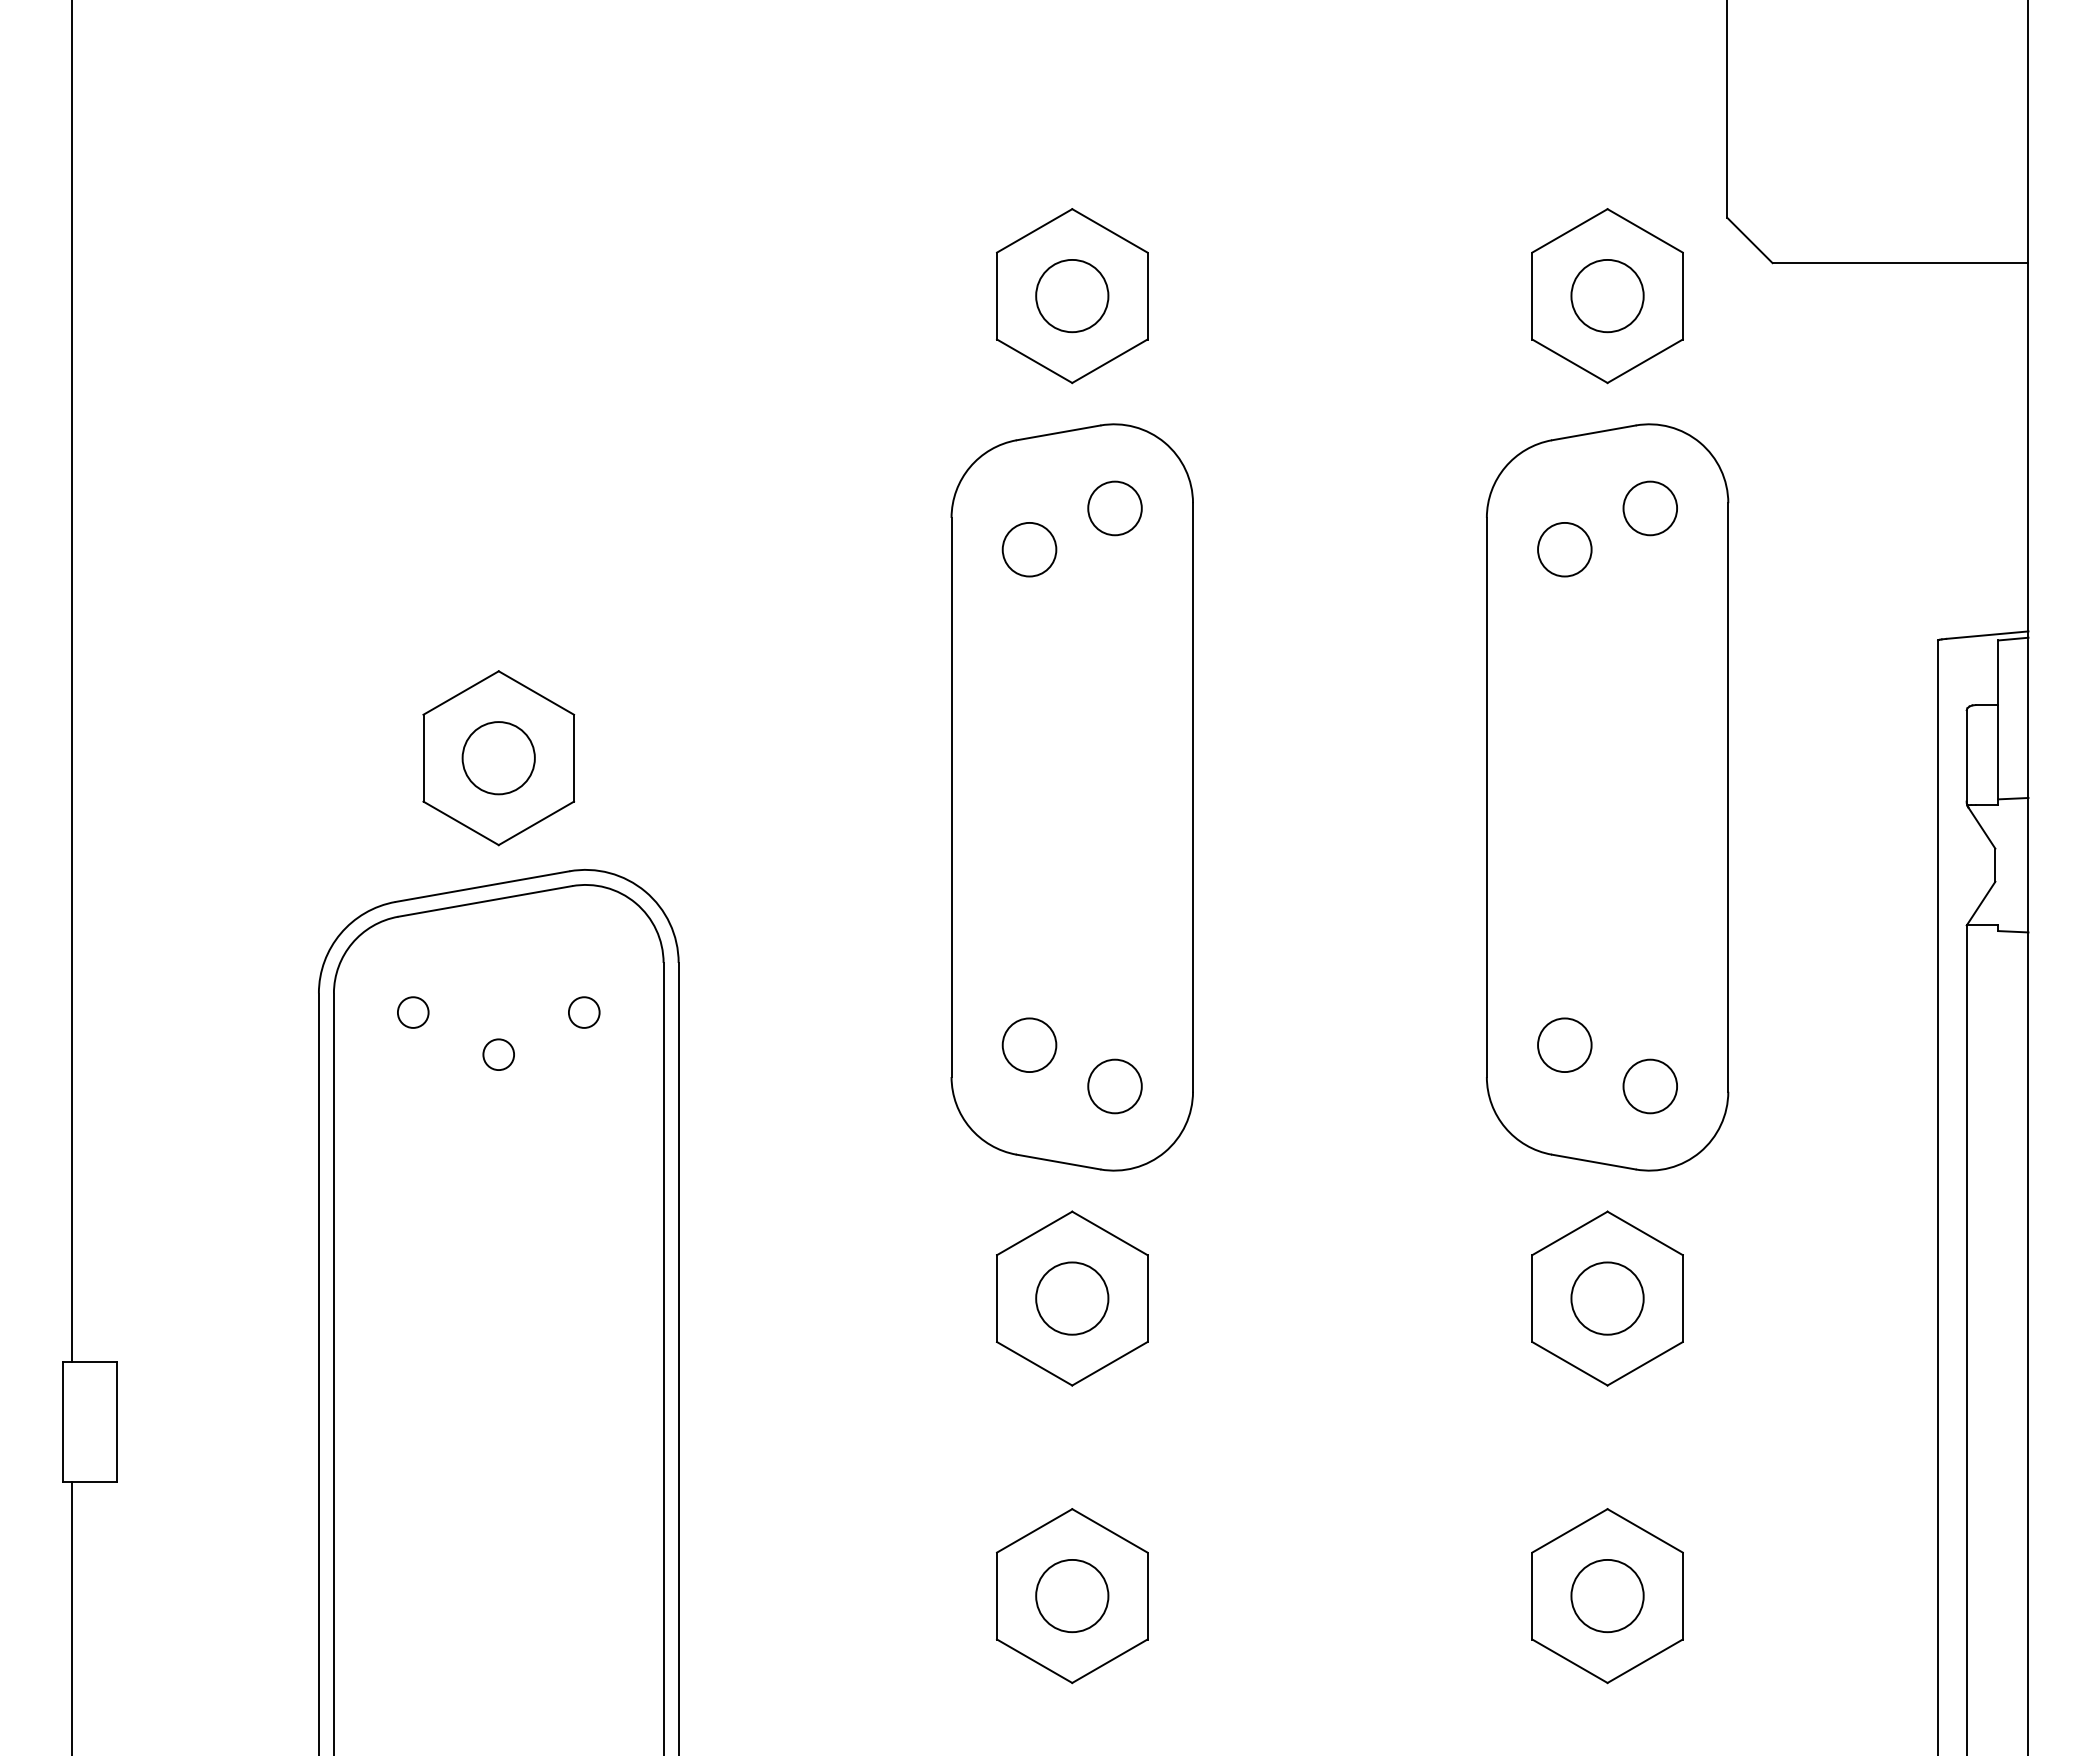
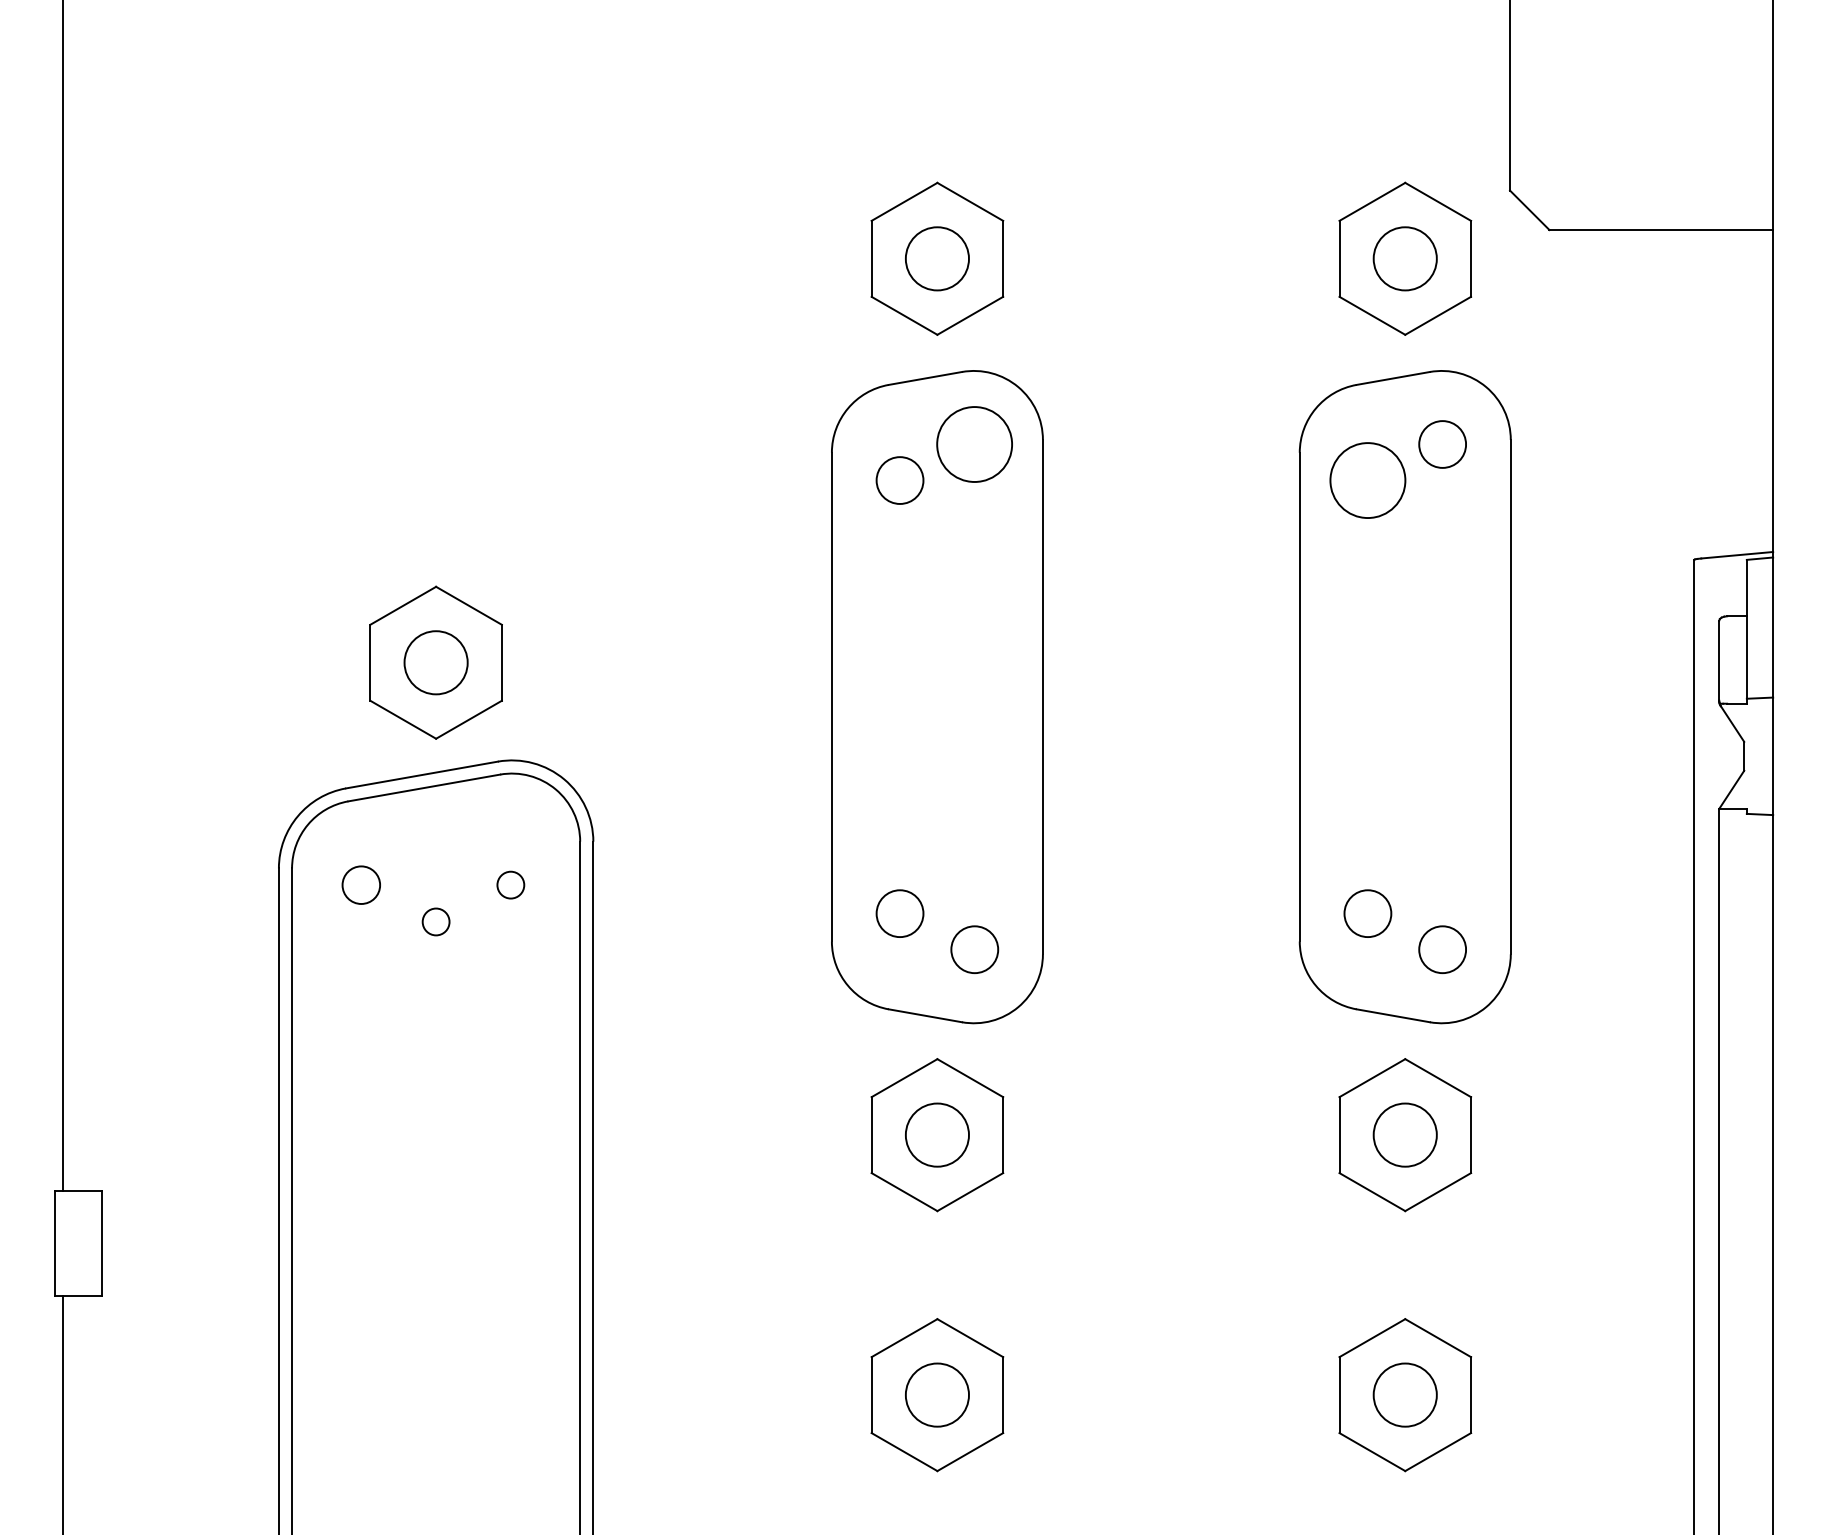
circle: (1114, 508) -> (974, 444), size x1.6
circle: (1564, 549) -> (1367, 480), size x1.6
circle: (413, 1011) -> (361, 884), size x1.4

